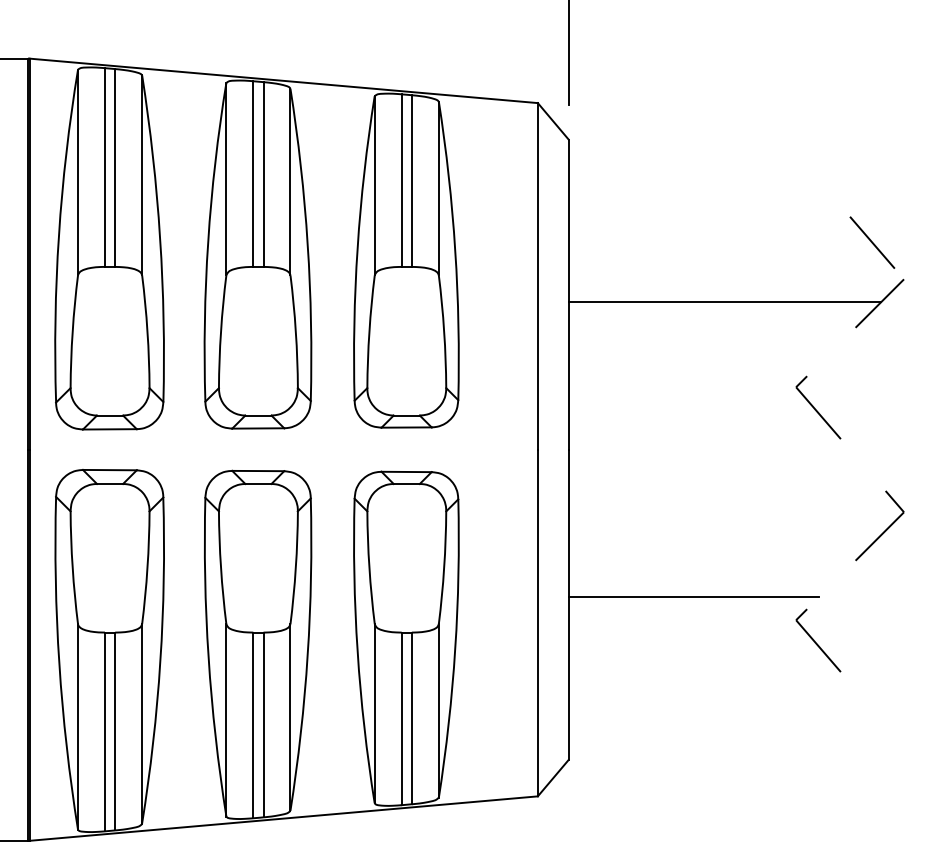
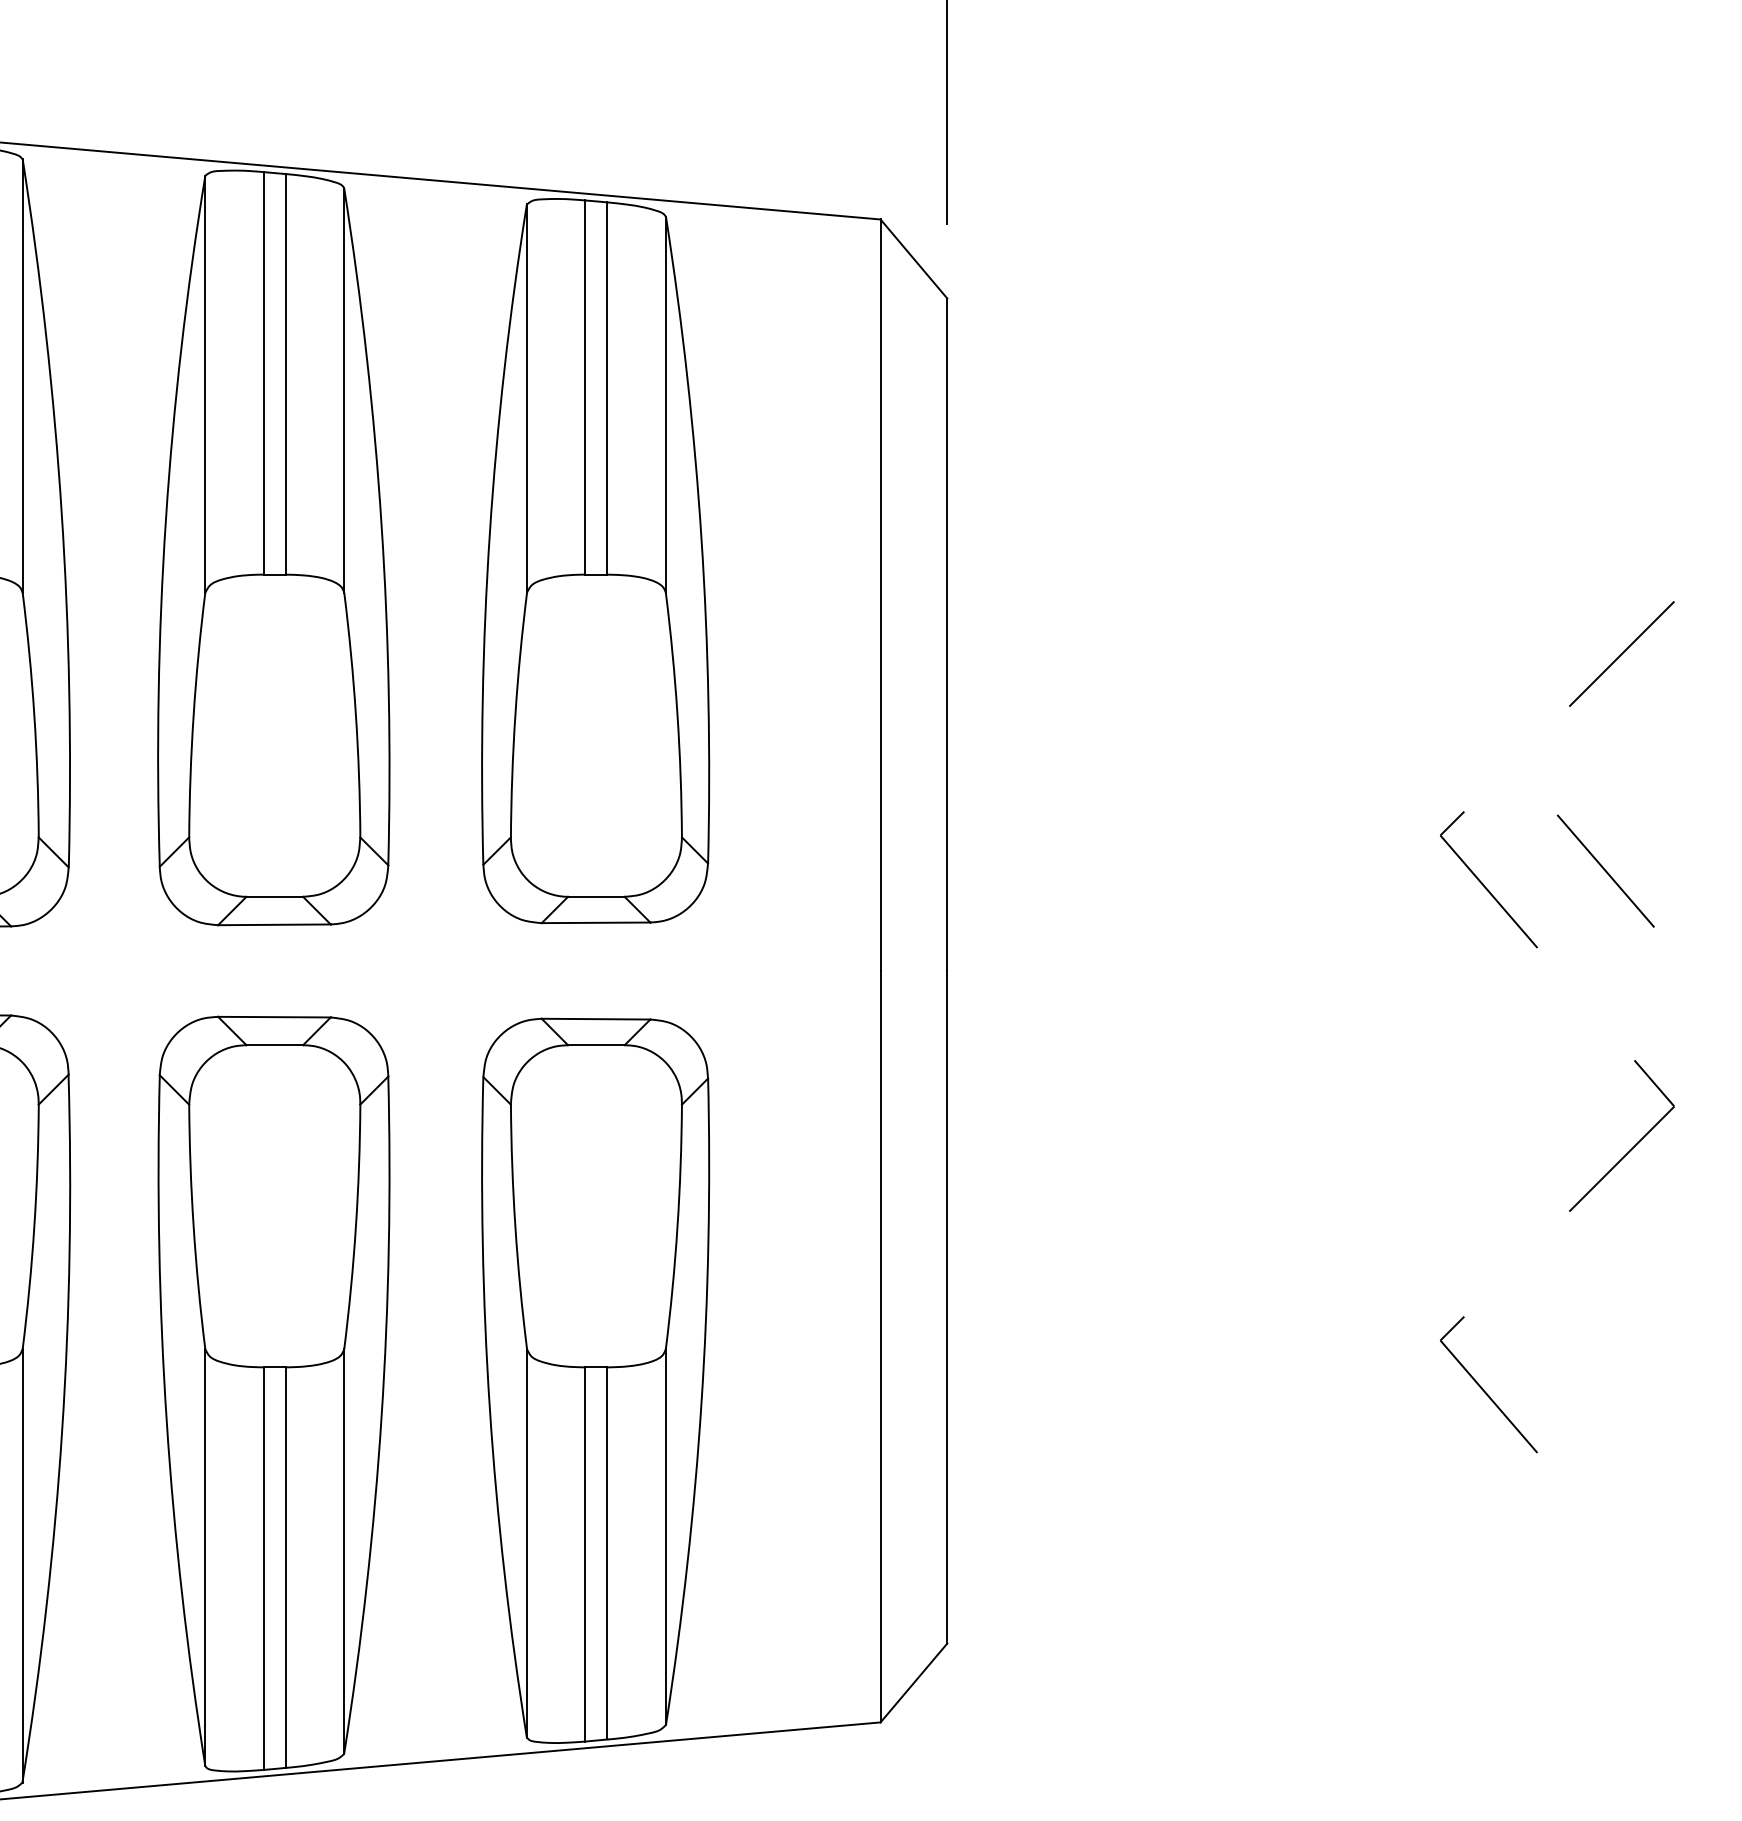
line: (872, 242) -> (1606, 870), moved
line: (724, 302) -> (1285, 651), removed
line: (693, 597) -> (1217, 1291), removed

